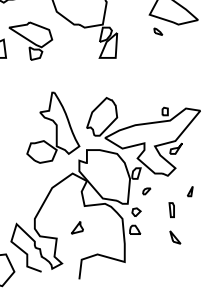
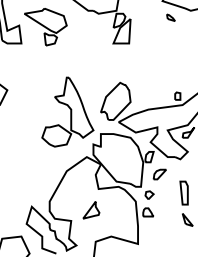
part: (146, 191) -> (159, 174), size x1.67
part: (171, 209) -> (183, 192), size x1.67
part: (77, 227) -> (91, 210), size x1.43

